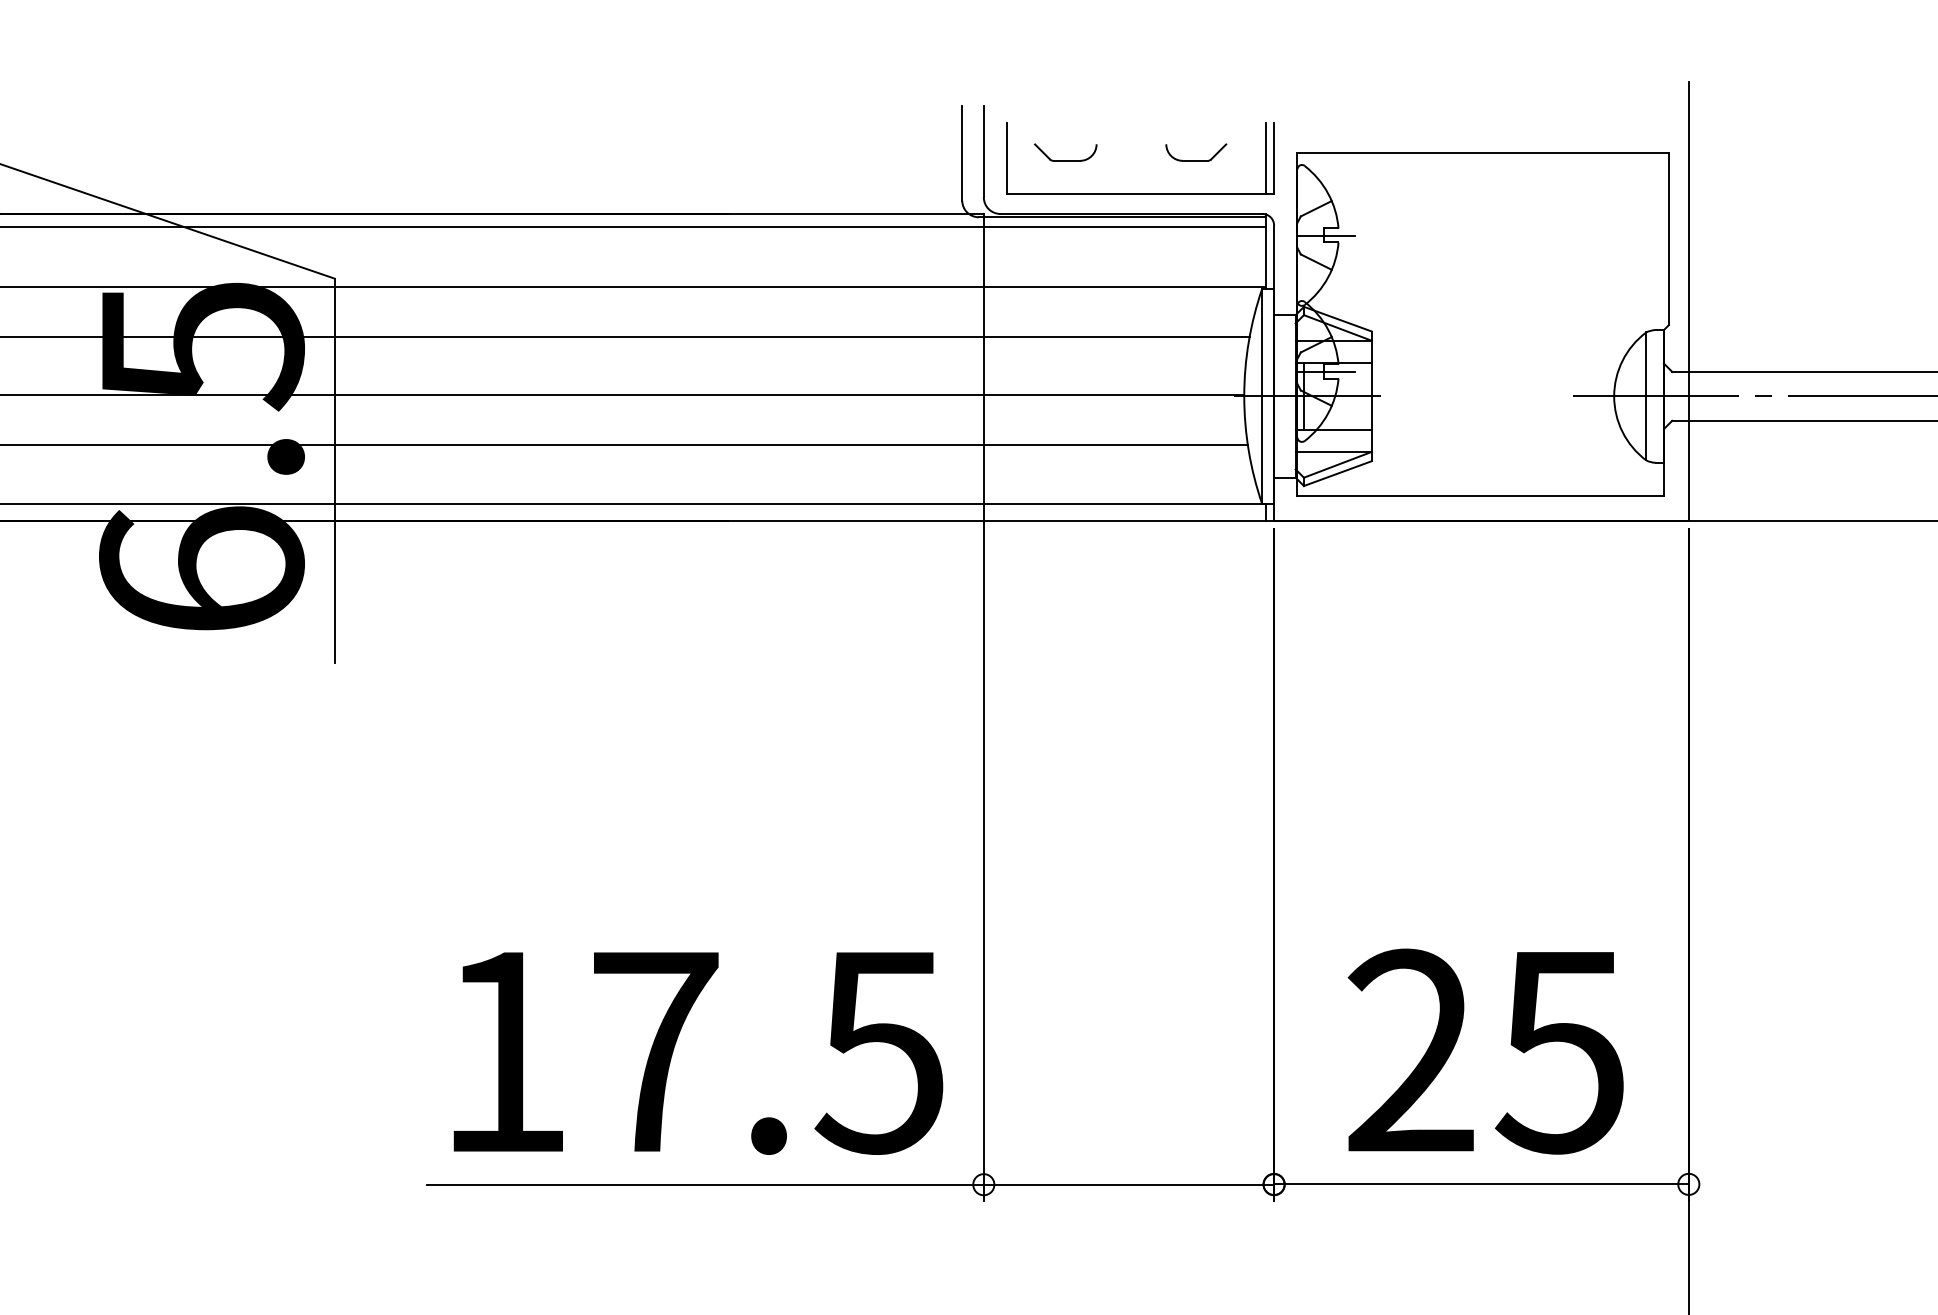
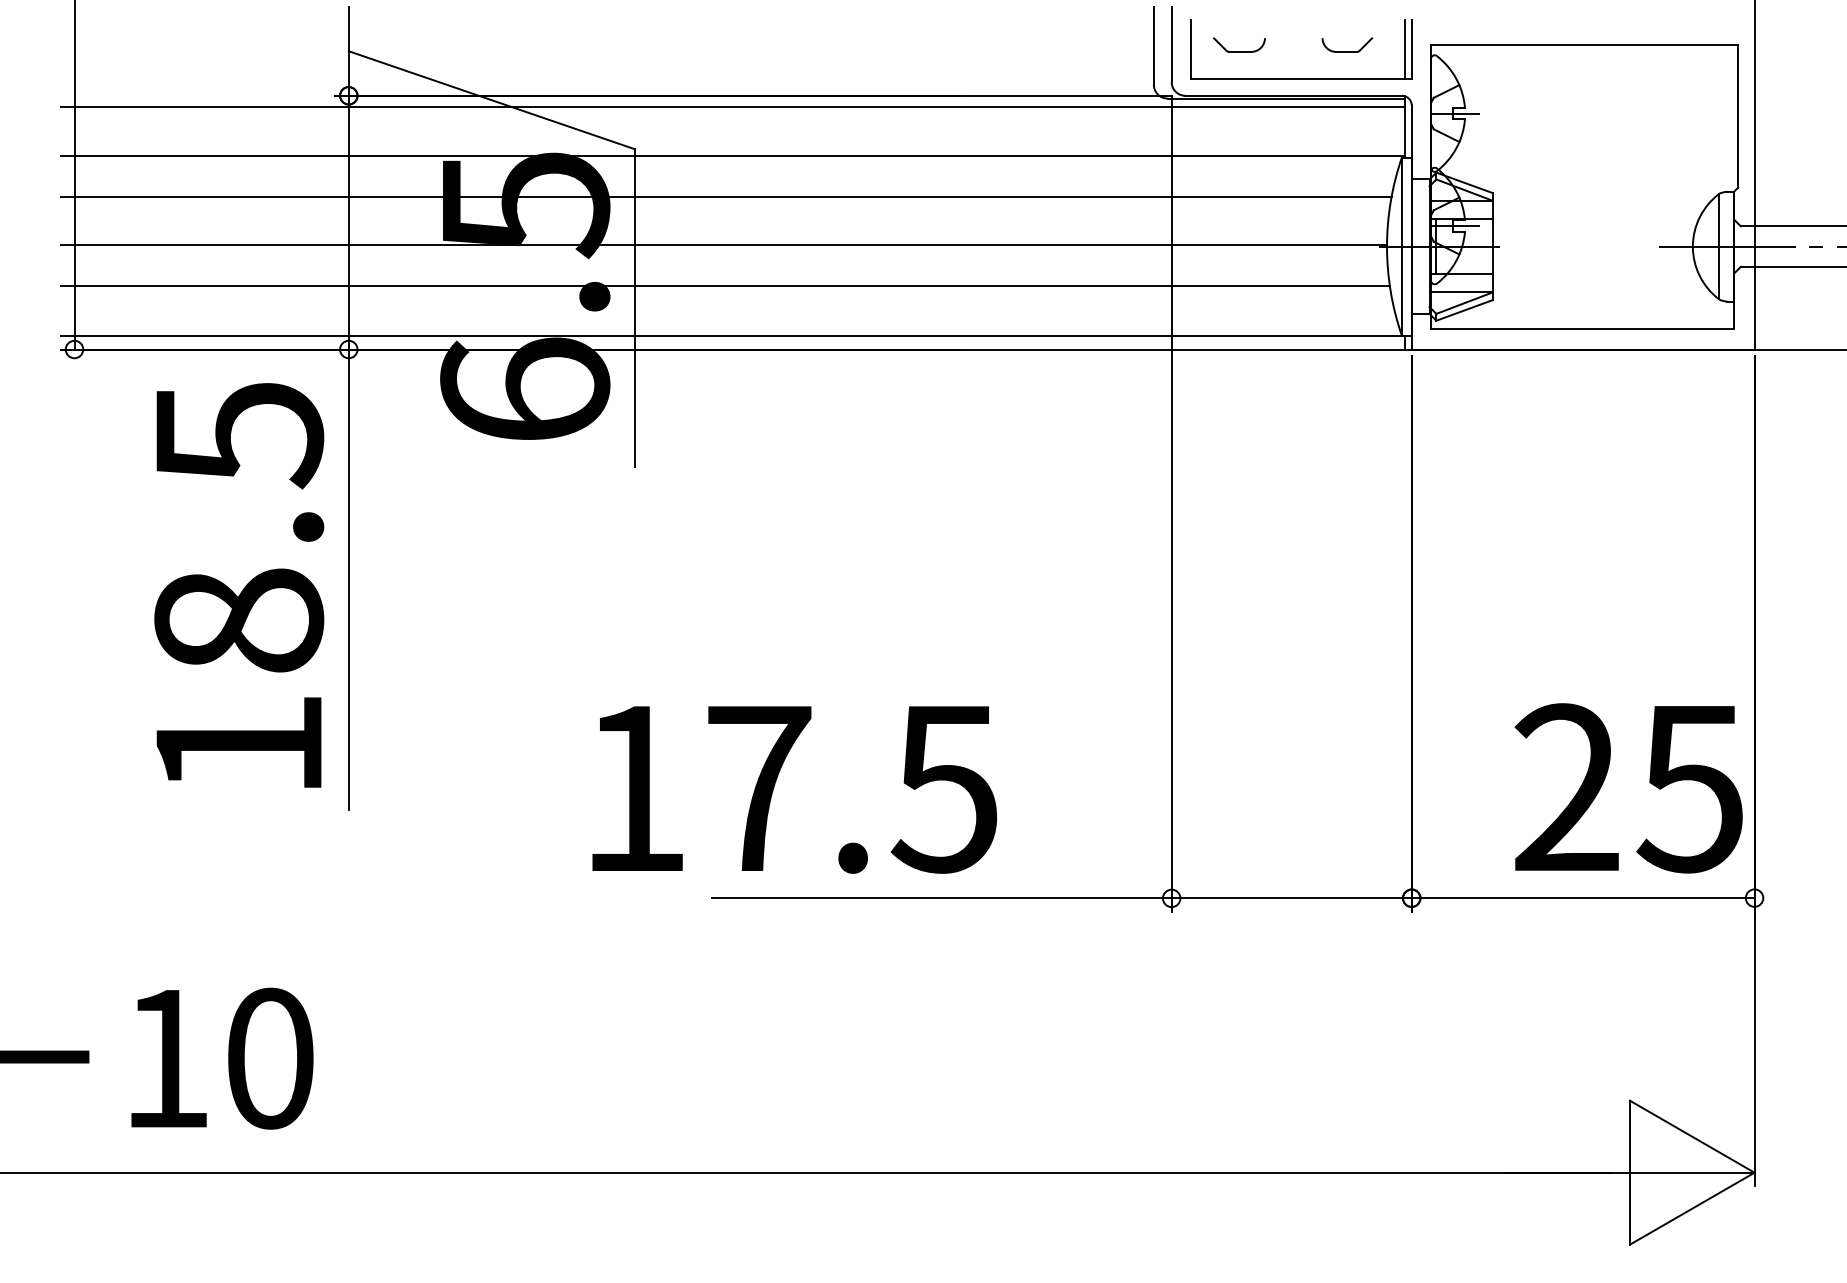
text: (1485, 1051) -> (1628, 788), moved
text: (698, 1052) -> (794, 789), moved

